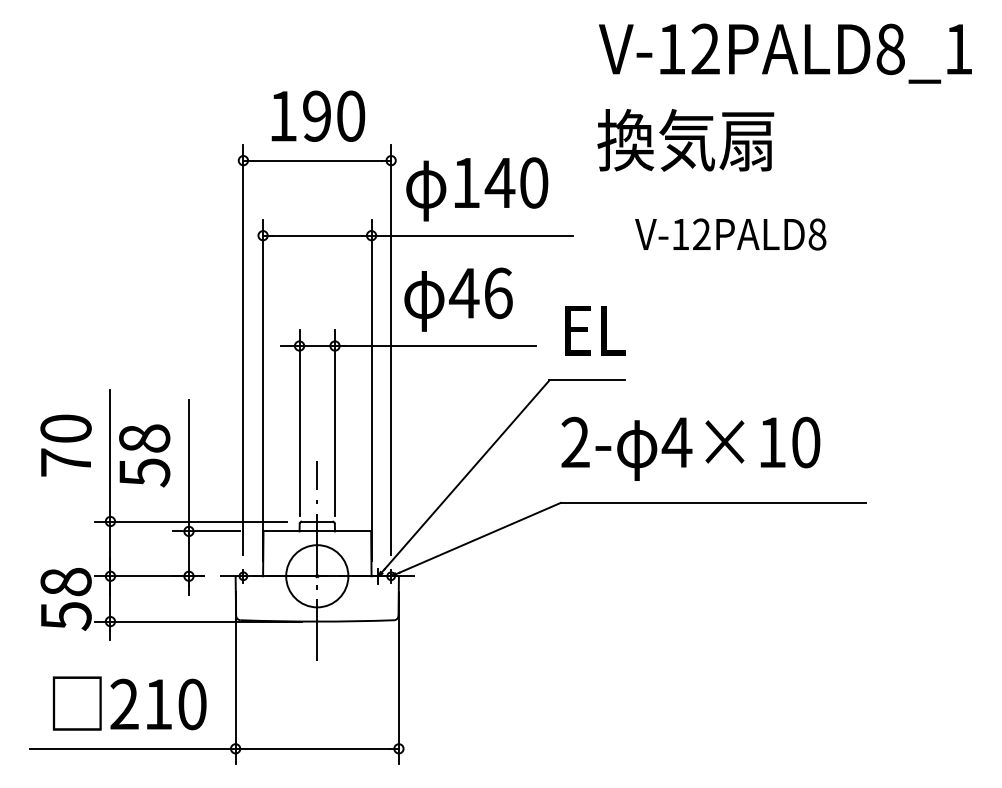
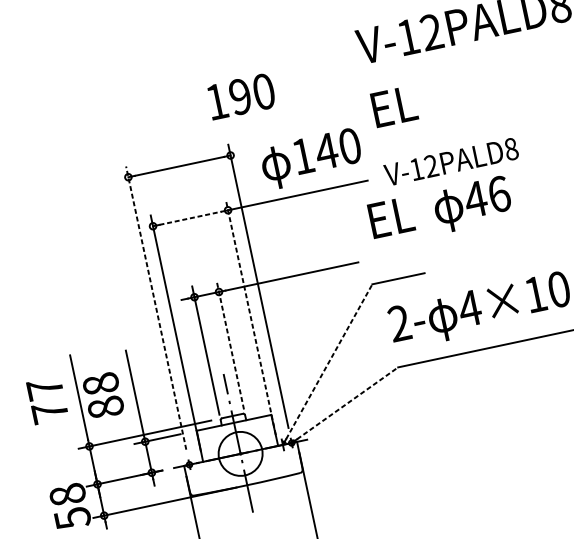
text: (318, 115) -> (241, 96), moved
text: (685, 140) -> (431, 98), 換気扇 -> EL
text: (477, 189) -> (311, 159), moved
text: (730, 234) -> (451, 162), moved
line: (317, 235) -> (190, 218), solid -> dashed
text: (458, 299) -> (472, 204), moved
text: (595, 330) -> (391, 217), moved
line: (243, 349) -> (156, 307), solid -> dashed
line: (371, 389) -> (250, 316), solid -> dashed
line: (335, 423) -> (230, 345), solid -> dashed
text: (65, 428) -> (44, 388), 70 -> 77
text: (144, 472) -> (105, 407), 58 -> 88
line: (467, 474) -> (329, 361), solid -> dashed
line: (480, 537) -> (347, 403), solid -> dashed

